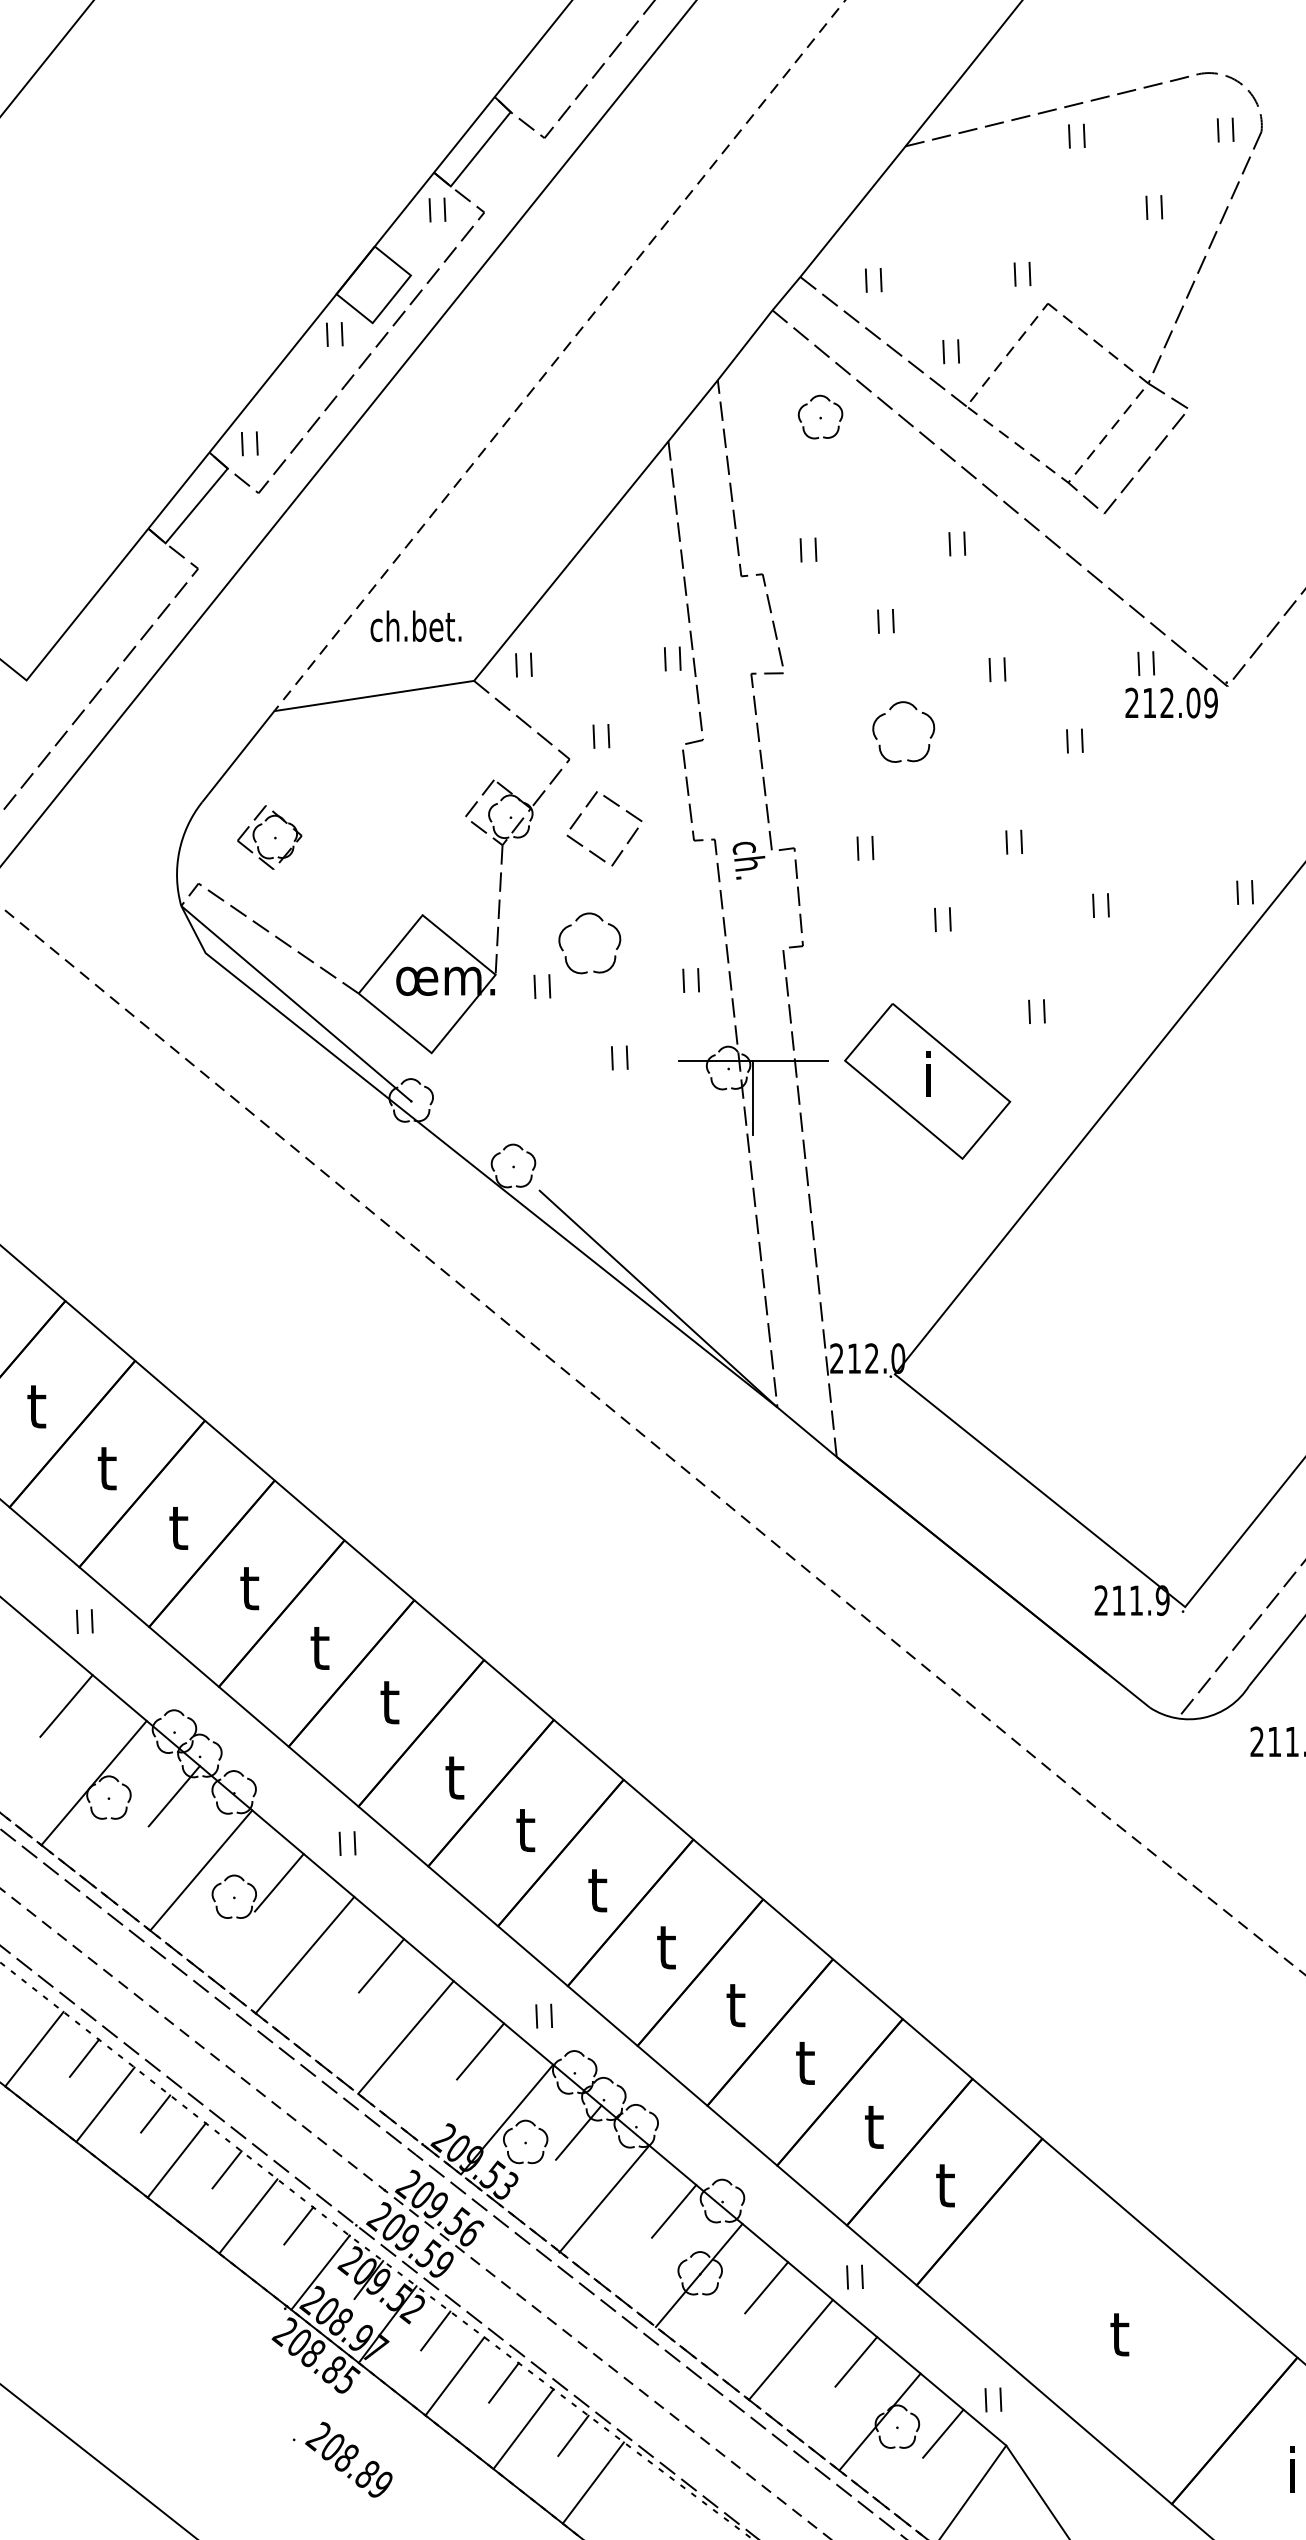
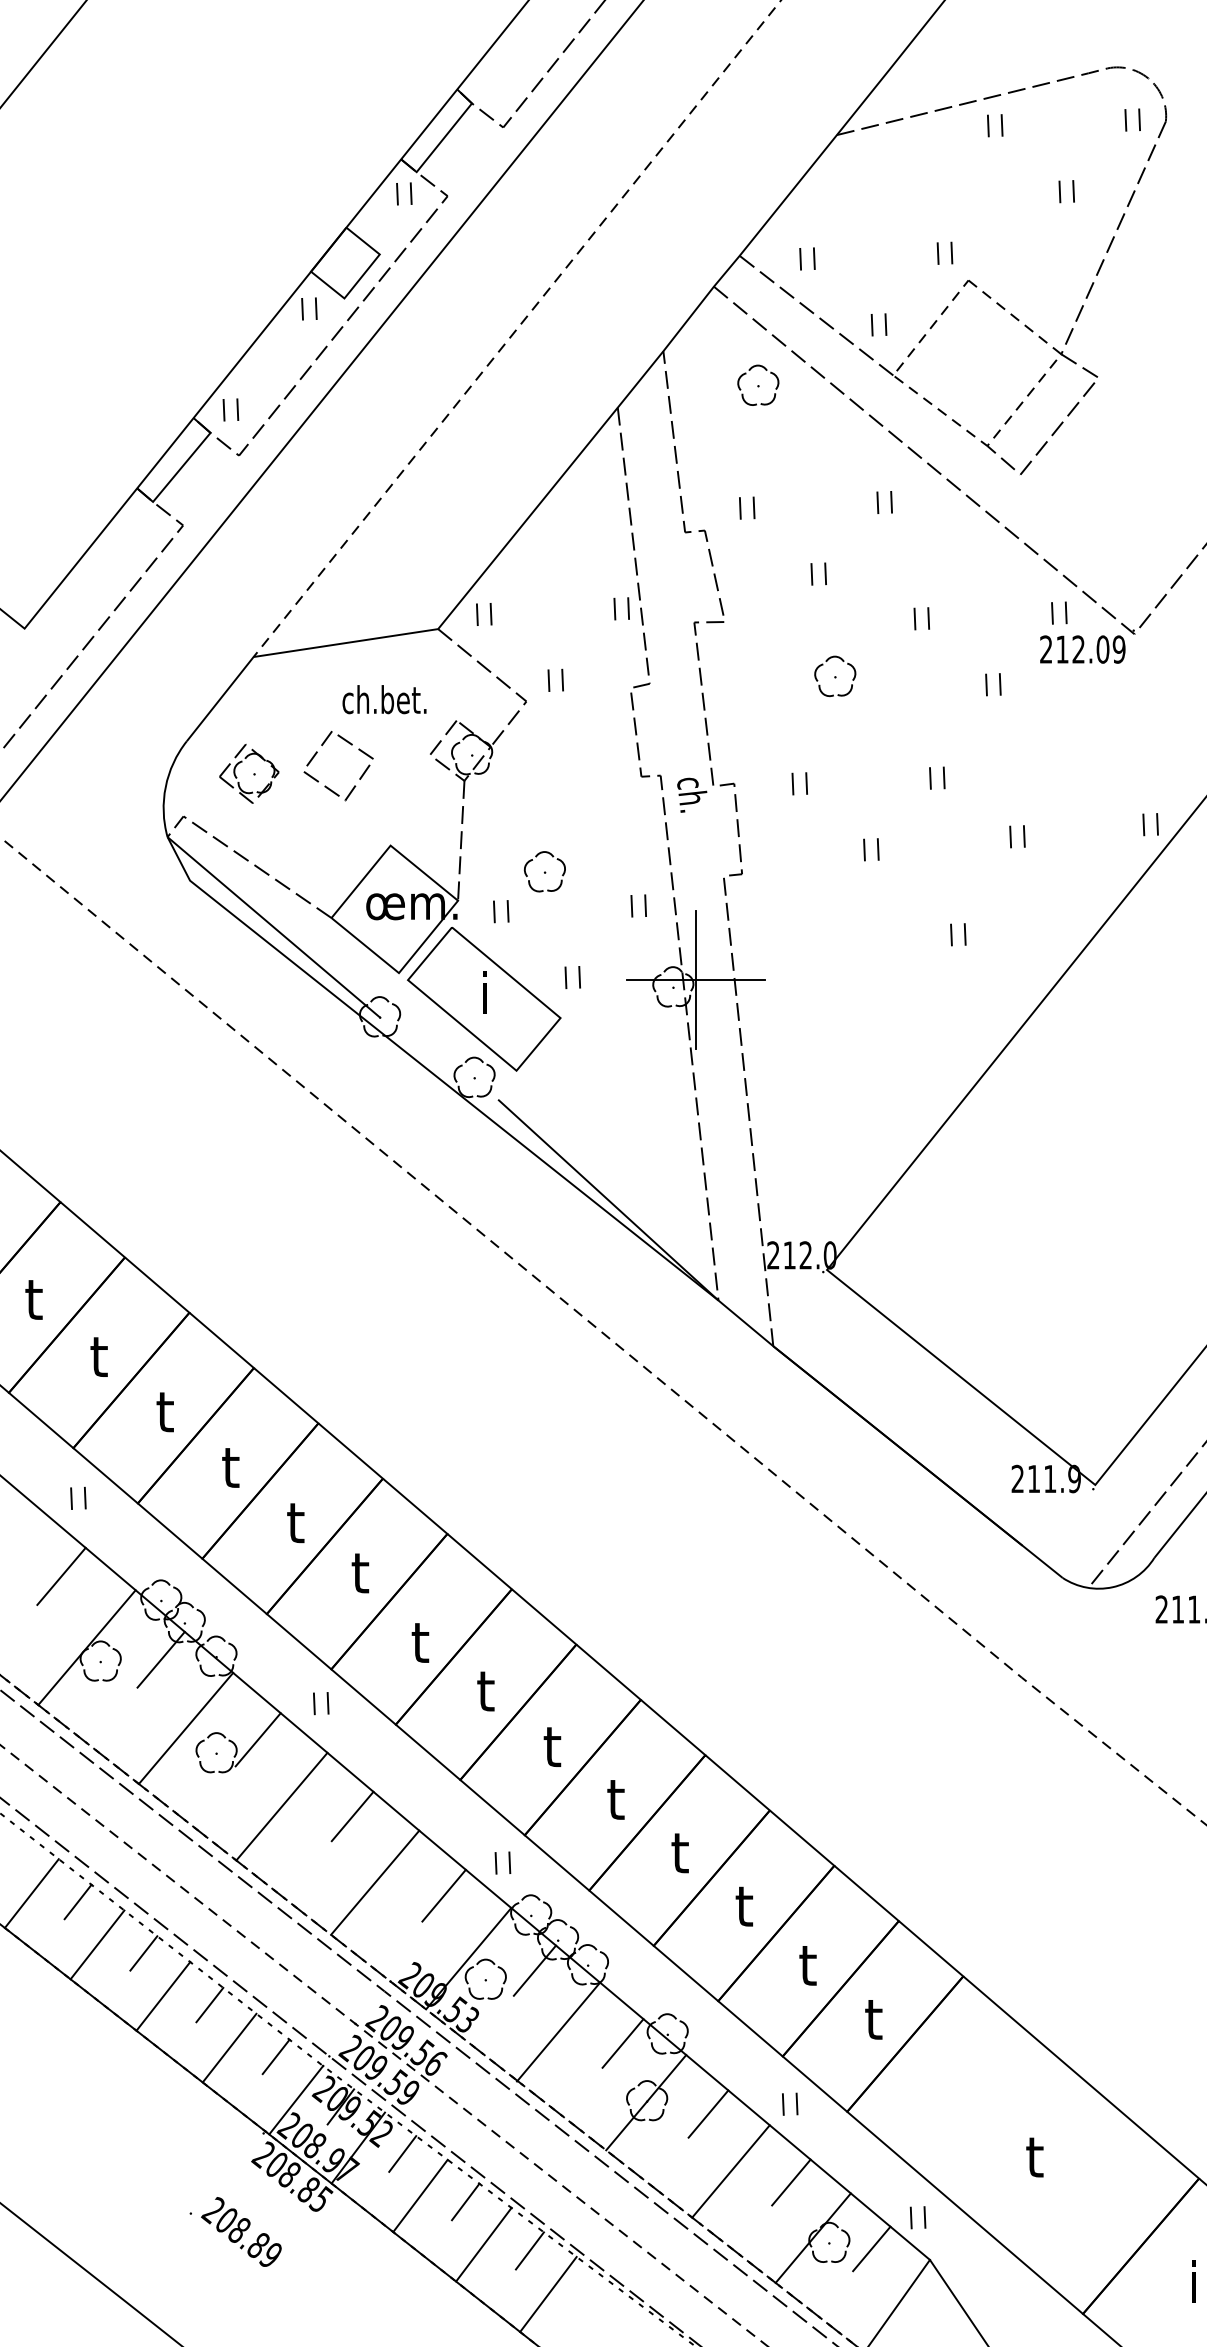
text: (416, 626) -> (384, 699), moved
part: (904, 732) -> (835, 676), size x0.71
part: (592, 851) -> (327, 786), moved
part: (589, 943) -> (544, 871), size x0.71
line: (753, 1023) -> (696, 945), added
part: (927, 1081) -> (484, 999), moved
text: (342, 2459) -> (235, 2231), moved

